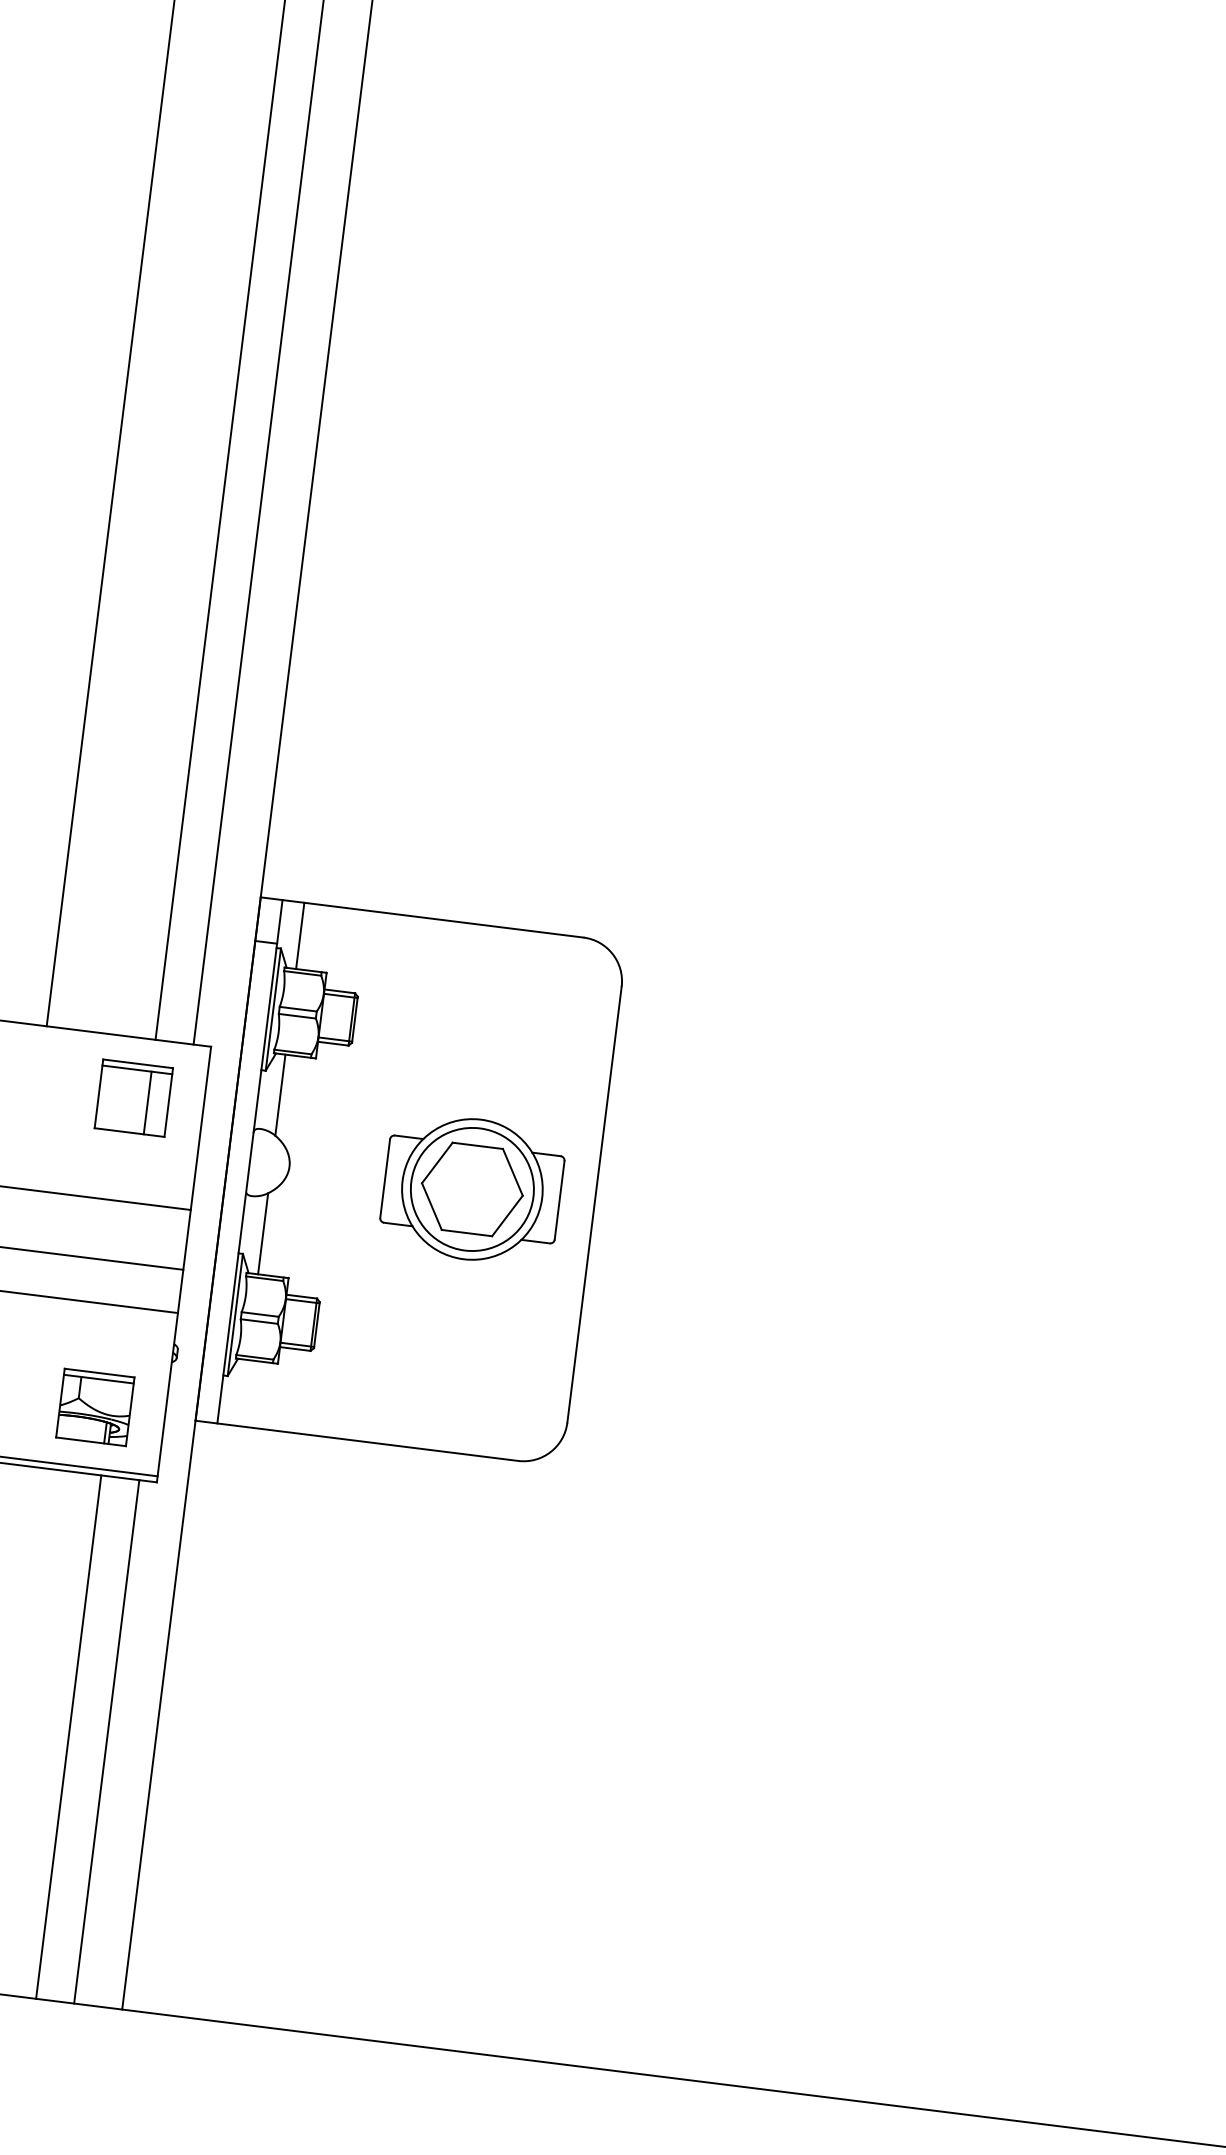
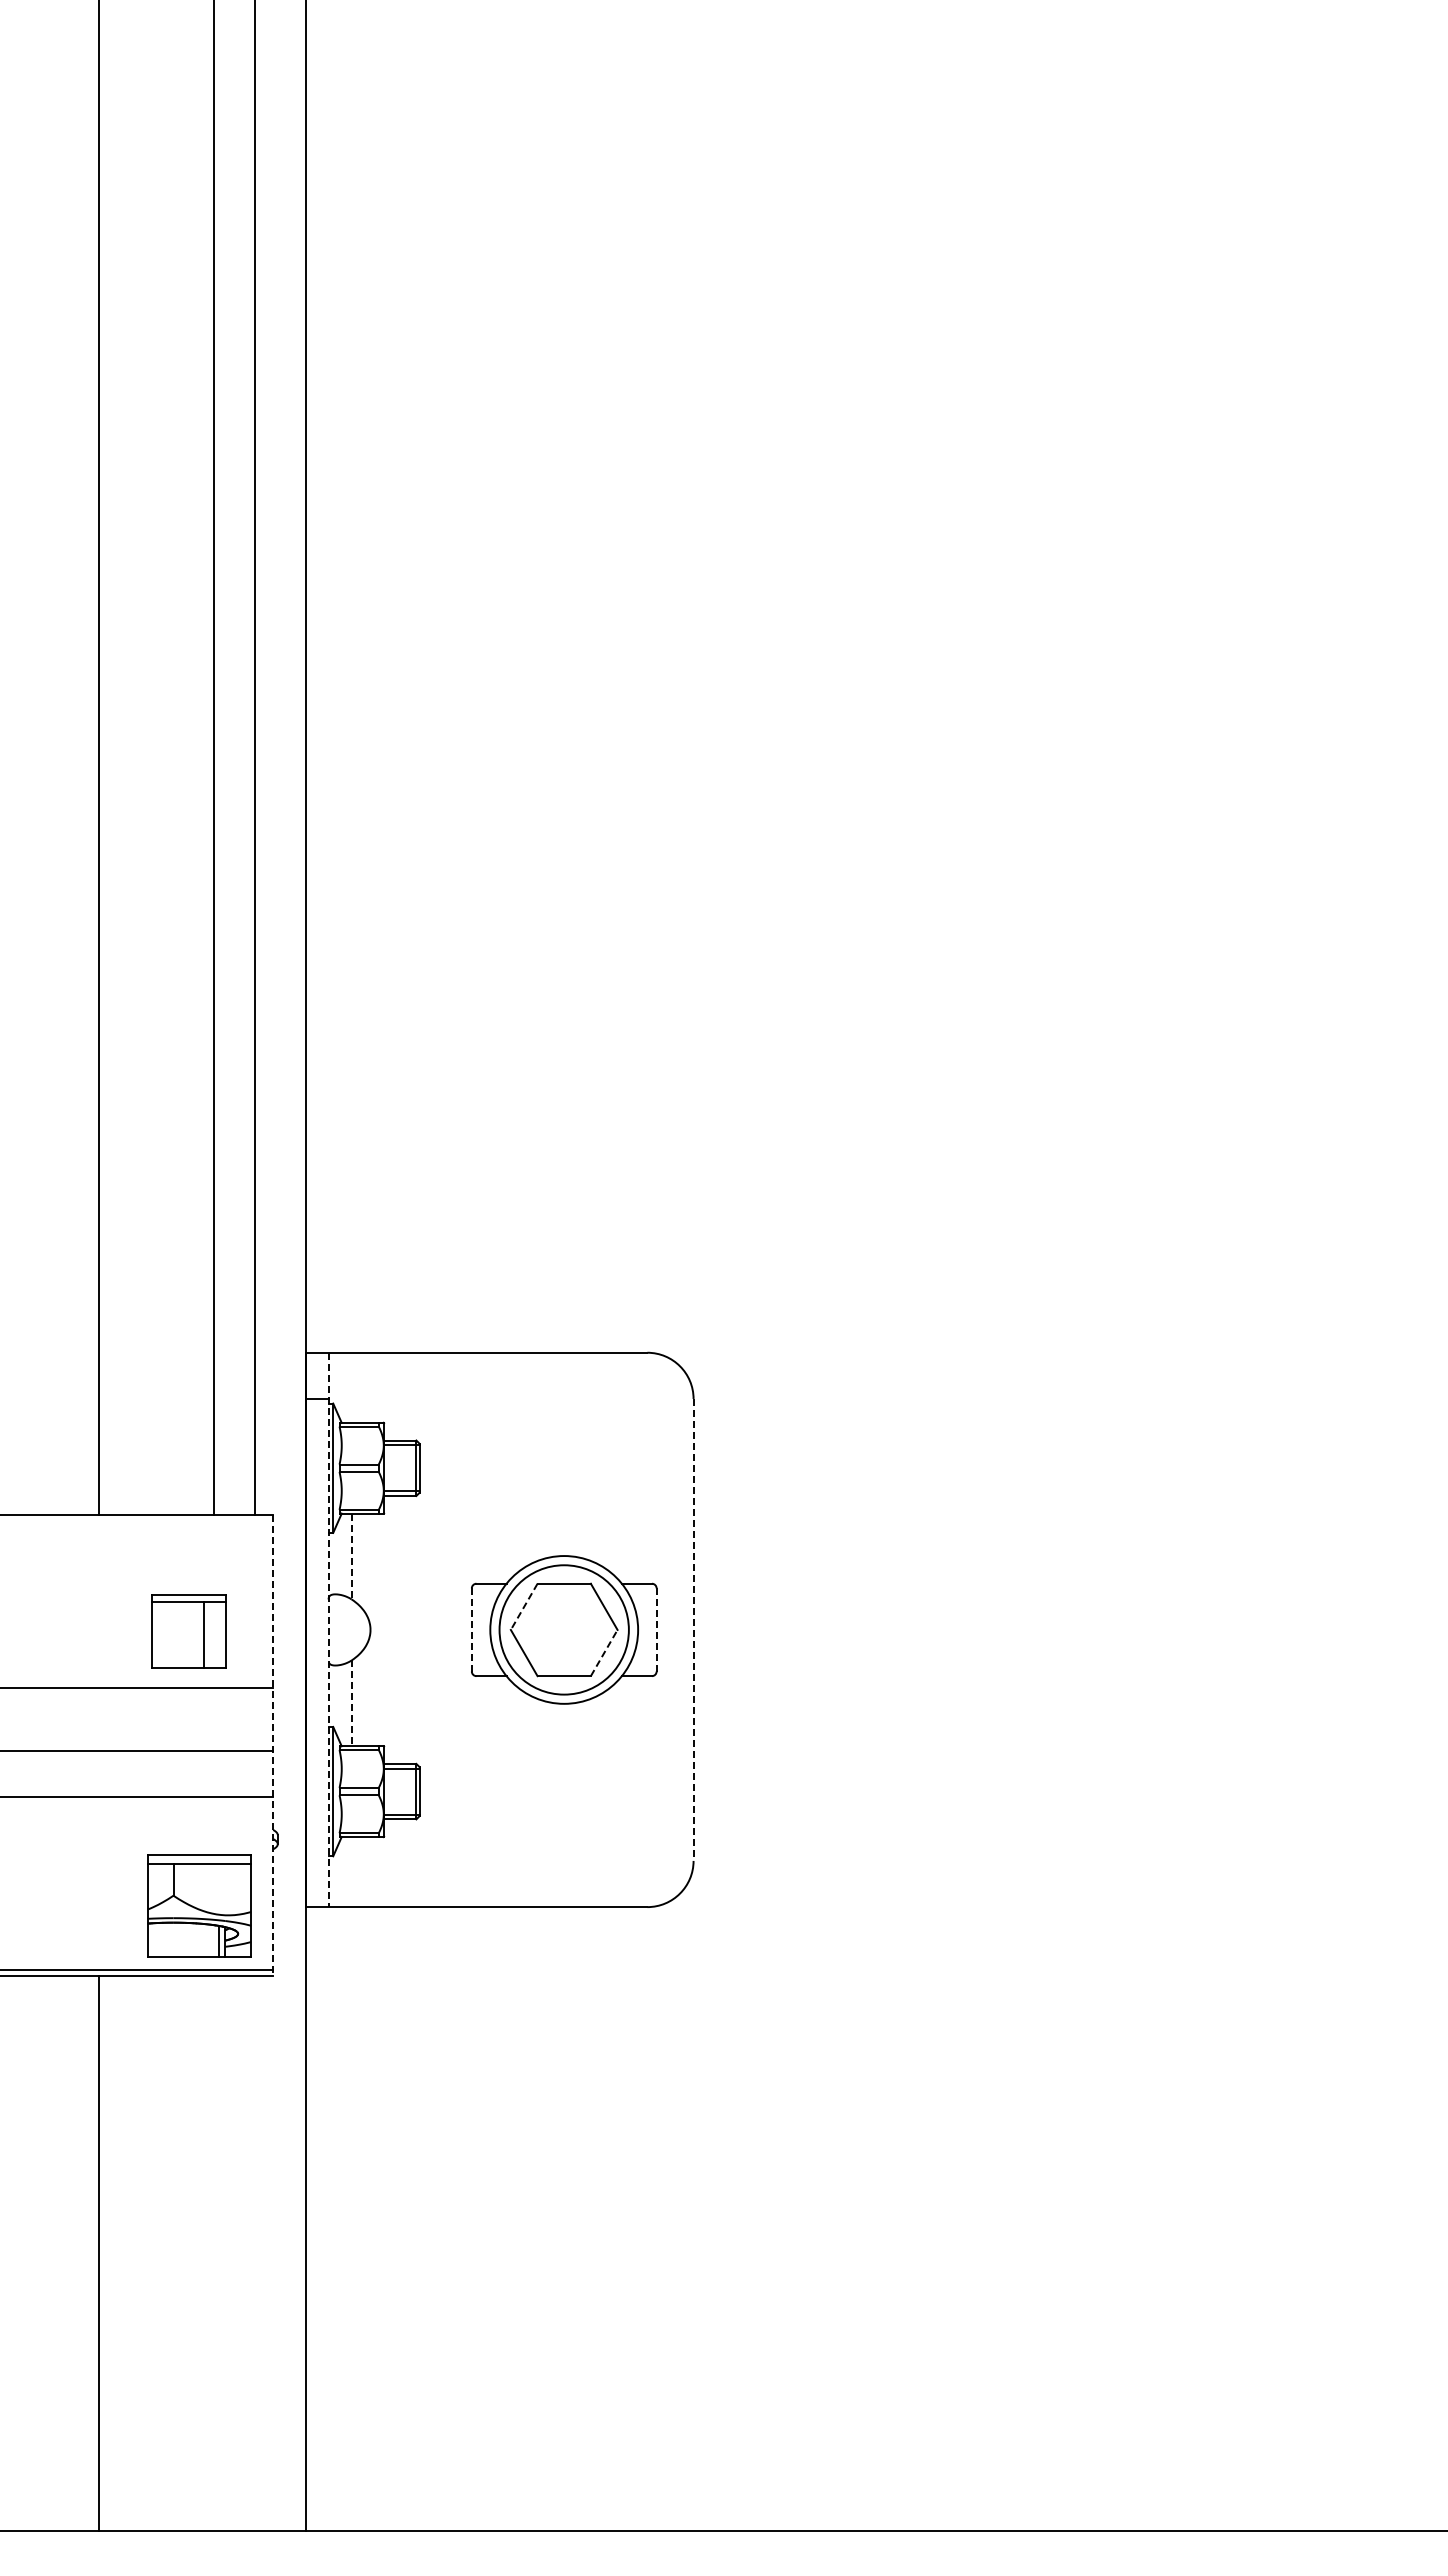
line: (300, 935) -> (351, 1387), removed
line: (280, 1095) -> (351, 1556), solid -> dashed
part: (133, 1097) -> (188, 1631), moved
line: (249, 1162) -> (328, 1630), solid -> dashed
line: (437, 1162) -> (524, 1606), solid -> dashed
line: (384, 1178) -> (471, 1629), solid -> dashed
line: (559, 1199) -> (656, 1629), solid -> dashed
line: (594, 1204) -> (693, 1629), solid -> dashed
line: (507, 1216) -> (604, 1653), solid -> dashed
line: (262, 1233) -> (351, 1703), solid -> dashed
line: (184, 1264) -> (273, 1745), solid -> dashed
part: (94, 1407) -> (198, 1906), size x1.4
line: (68, 1737) -> (214, 2253), removed
line: (106, 1741) -> (254, 2253), removed

